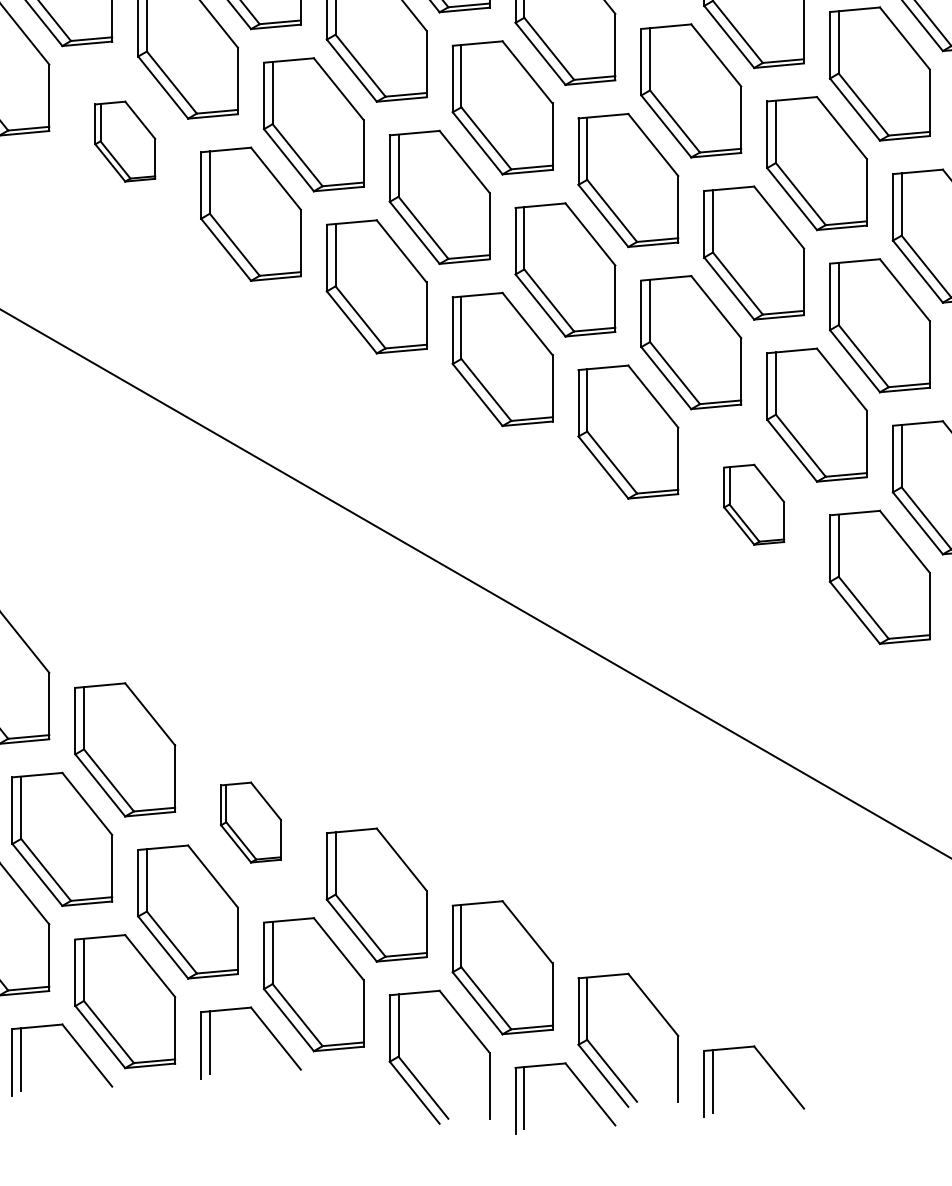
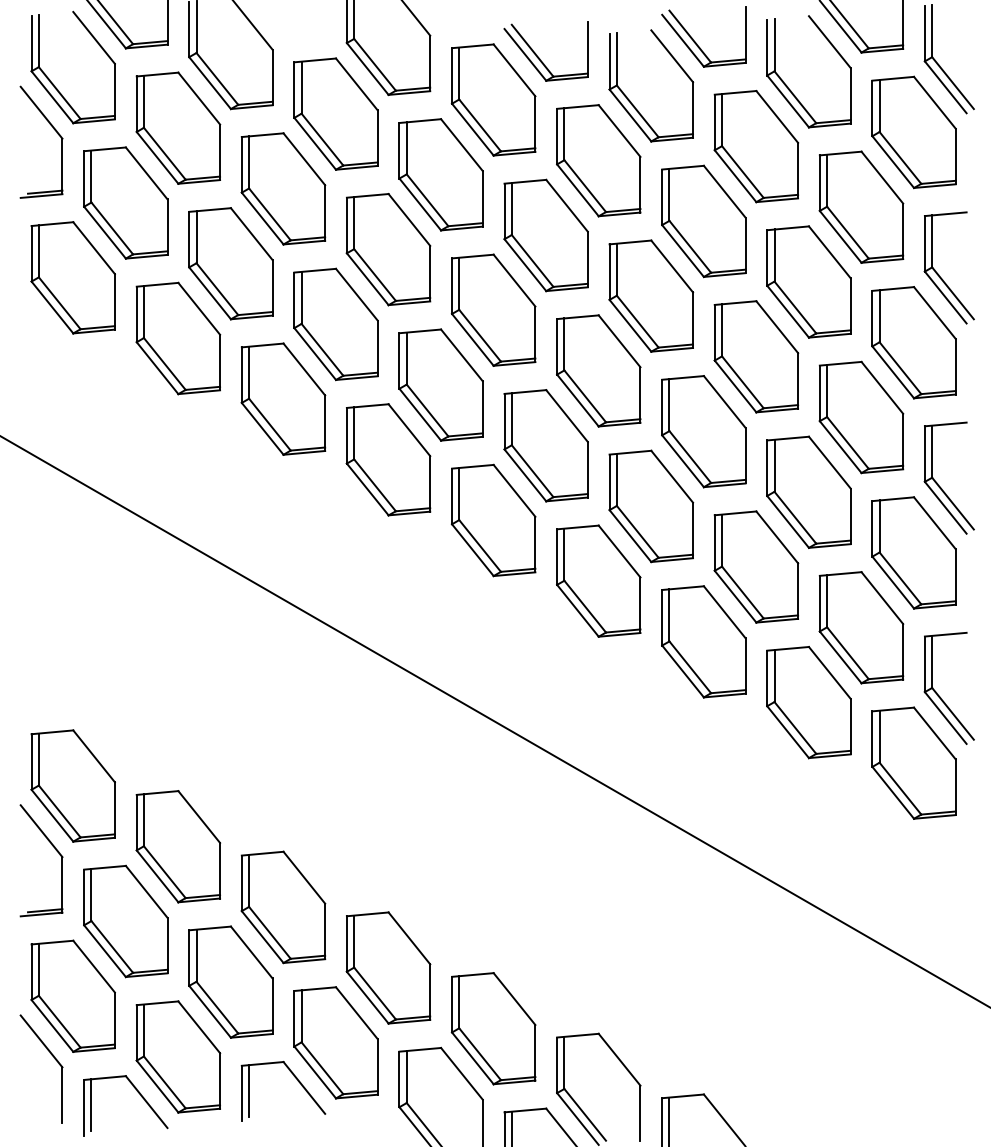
part: (125, 141) -> (178, 338), size x1.67
part: (753, 504) -> (703, 641), size x1.67
part: (251, 822) -> (283, 907), size x1.67

